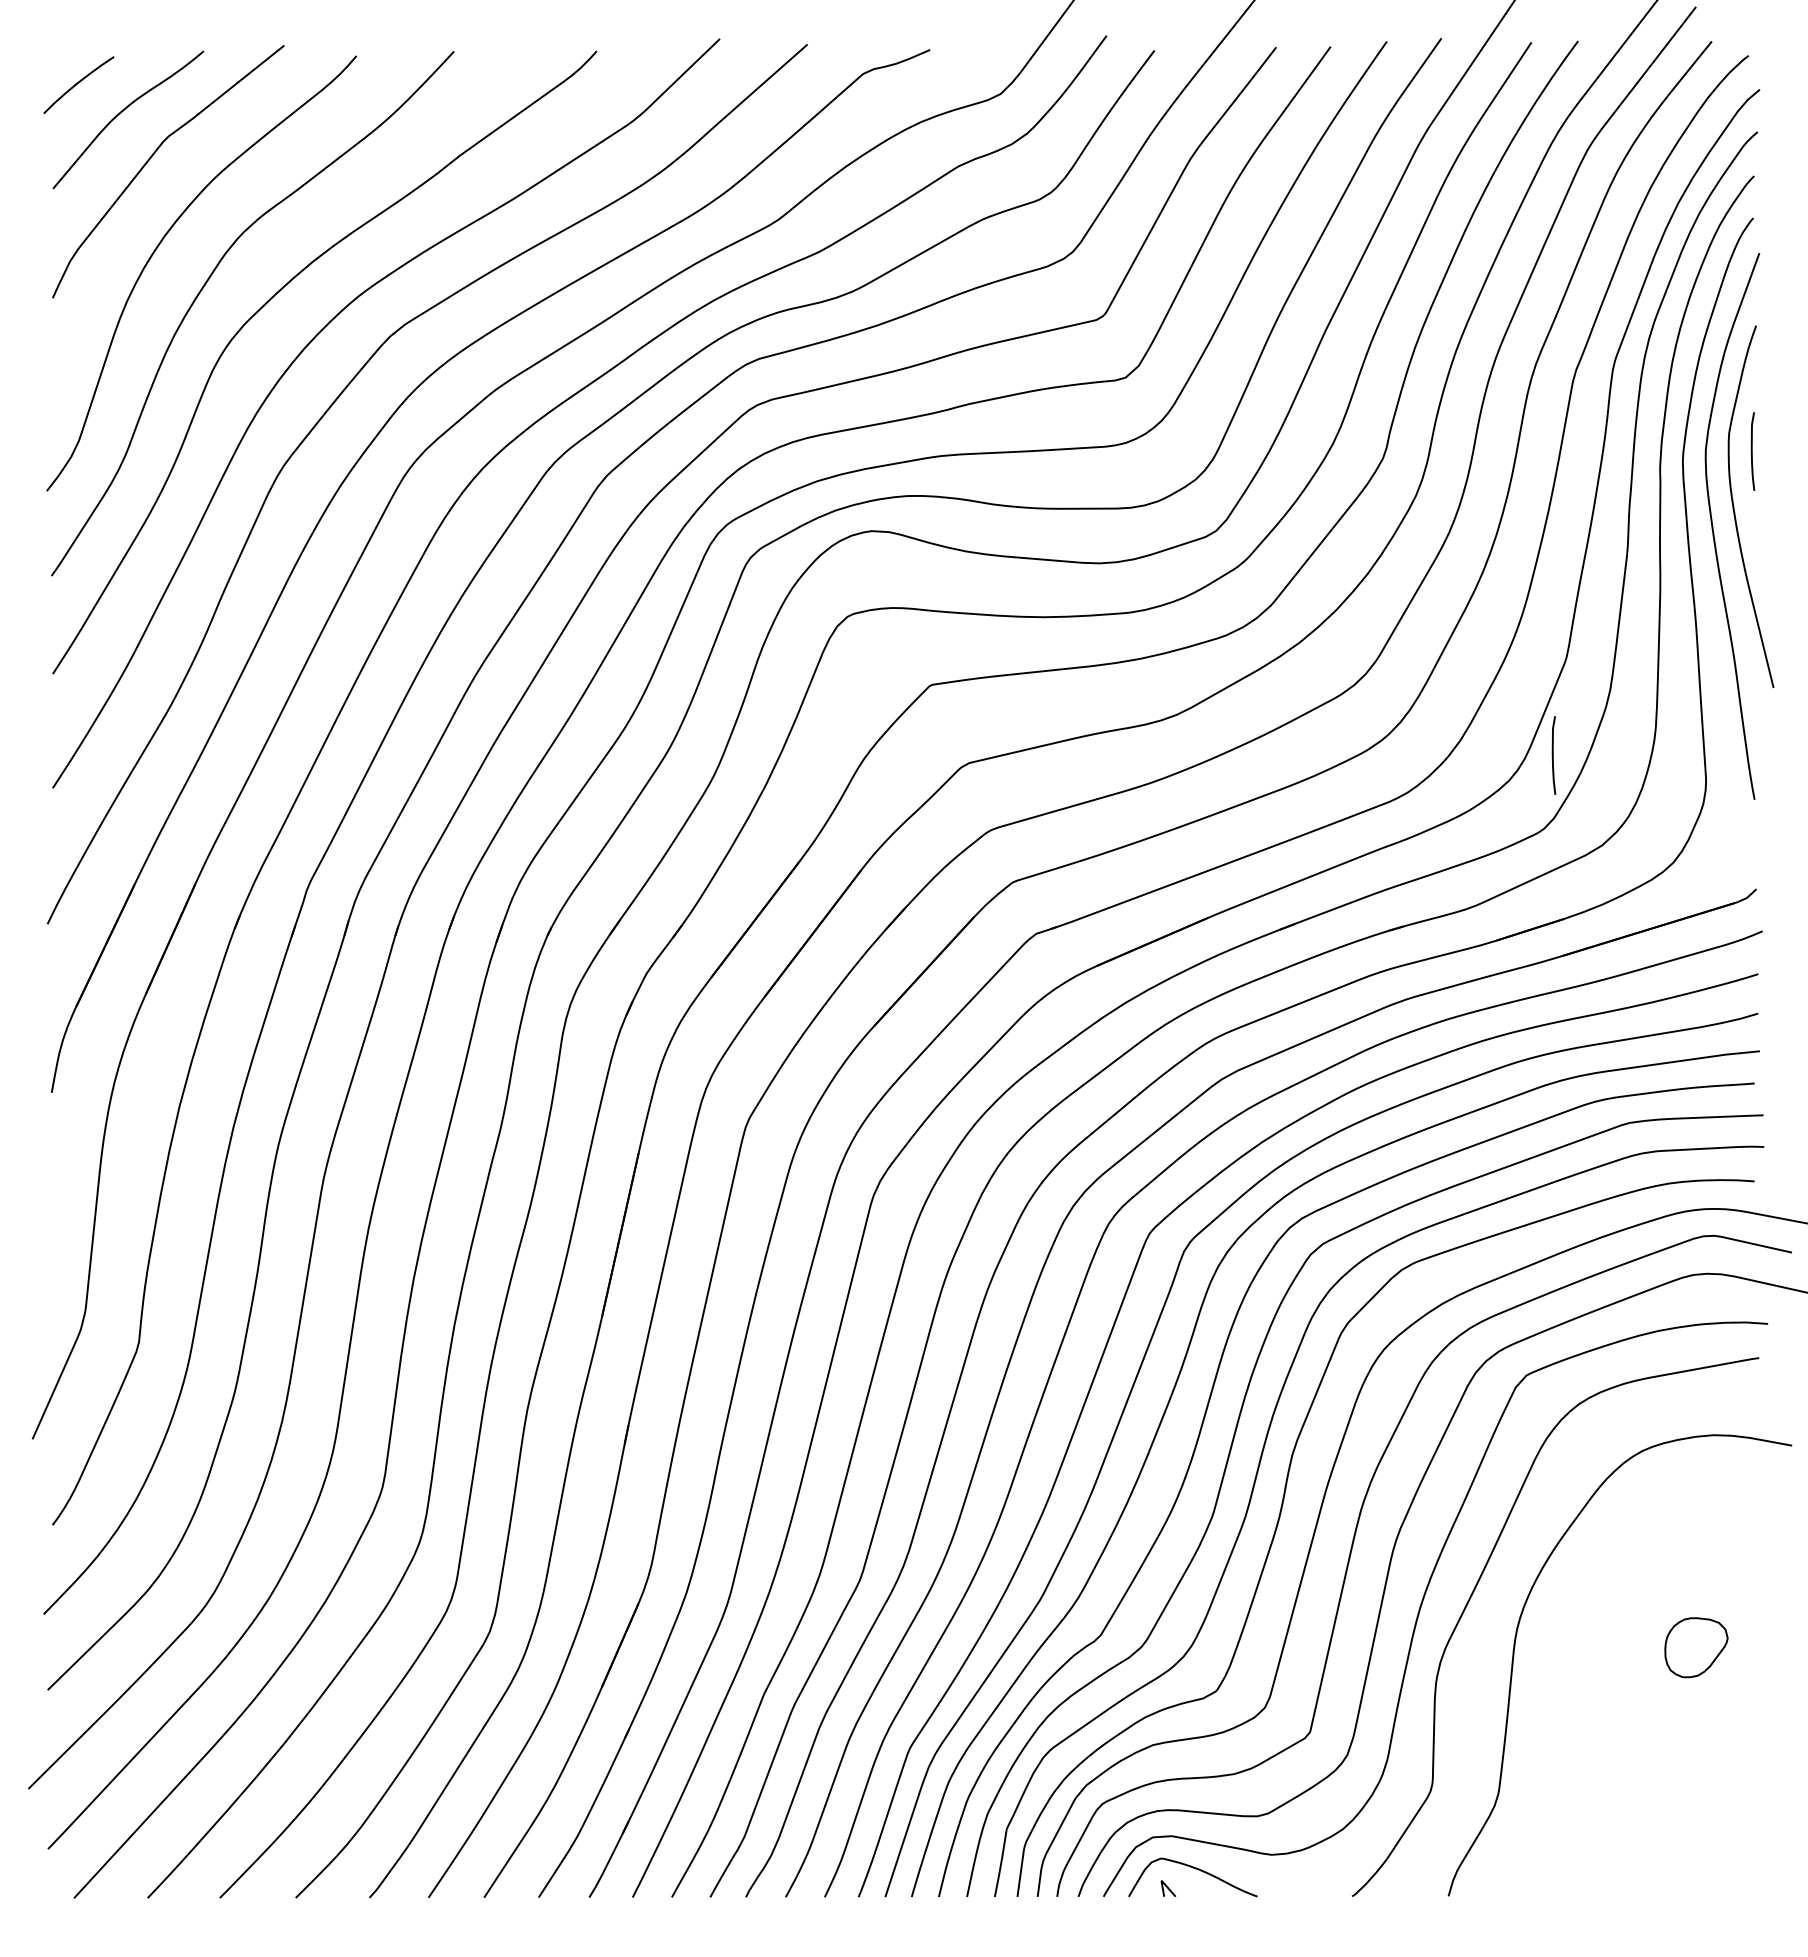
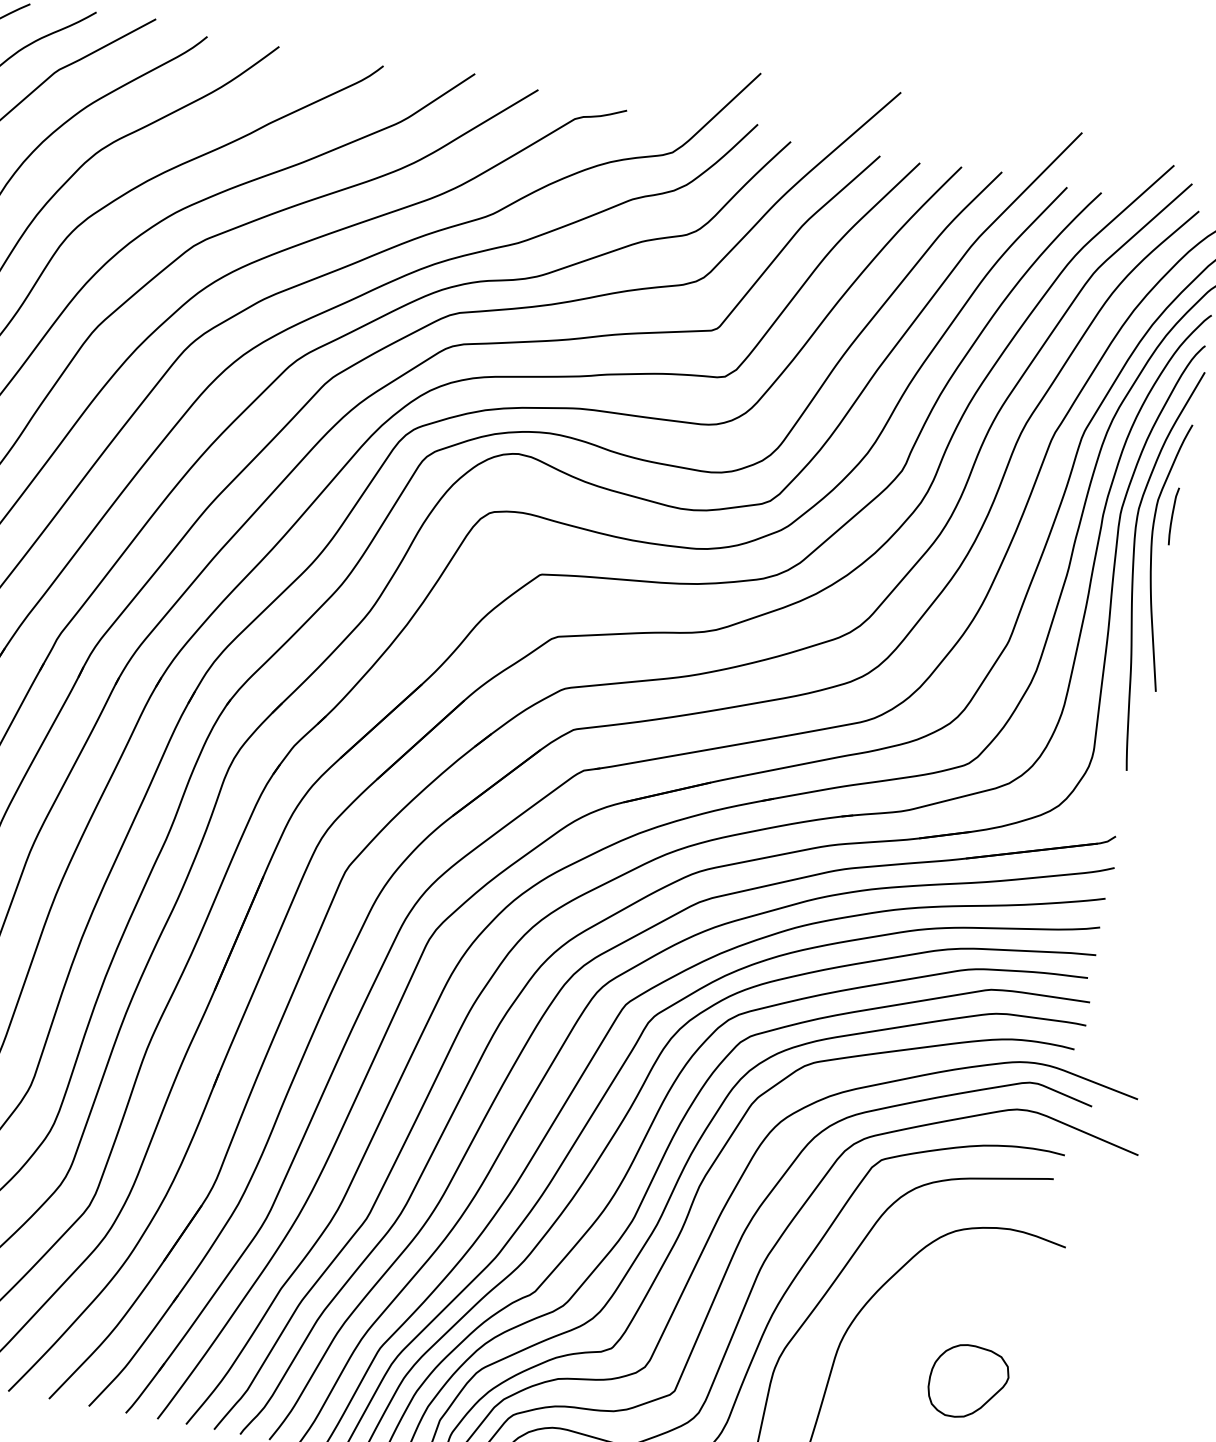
curve: (1553, 755) -> (985, 711), removed
part: (1696, 1647) -> (968, 1381), size x1.67

